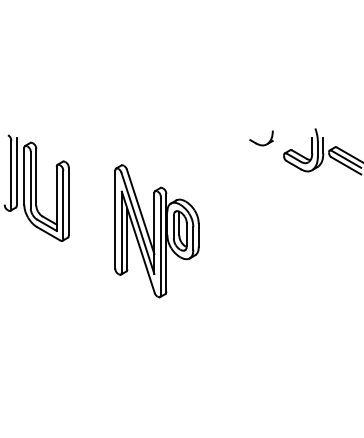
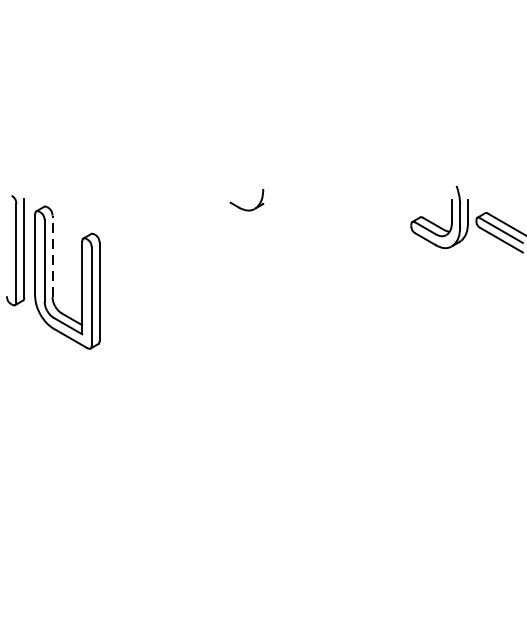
part: (261, 138) -> (246, 200), moved
line: (36, 176) -> (52, 255), solid -> dashed
part: (156, 231) -> (226, 335), removed

